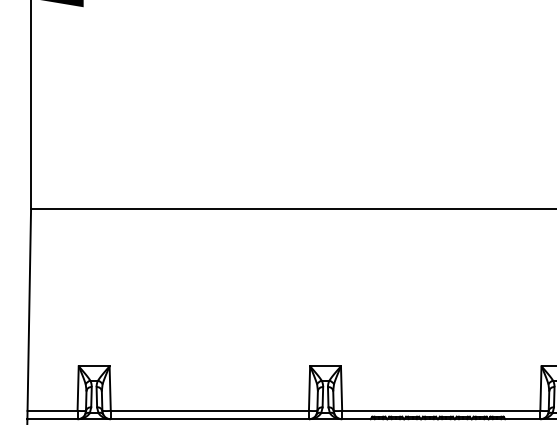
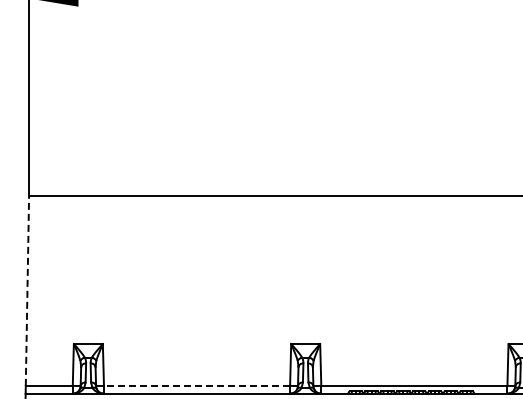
line: (29, 309) -> (27, 290), solid -> dashed
line: (209, 410) -> (196, 385), solid -> dashed

